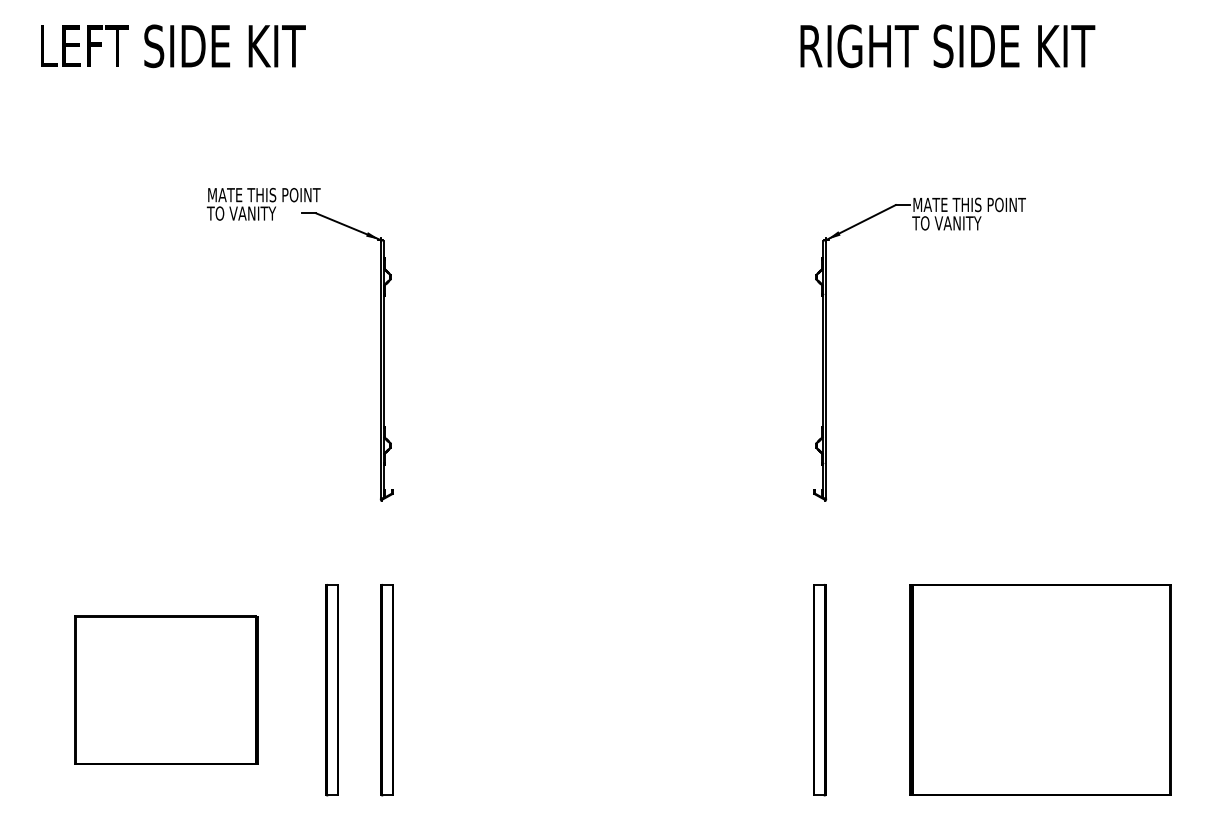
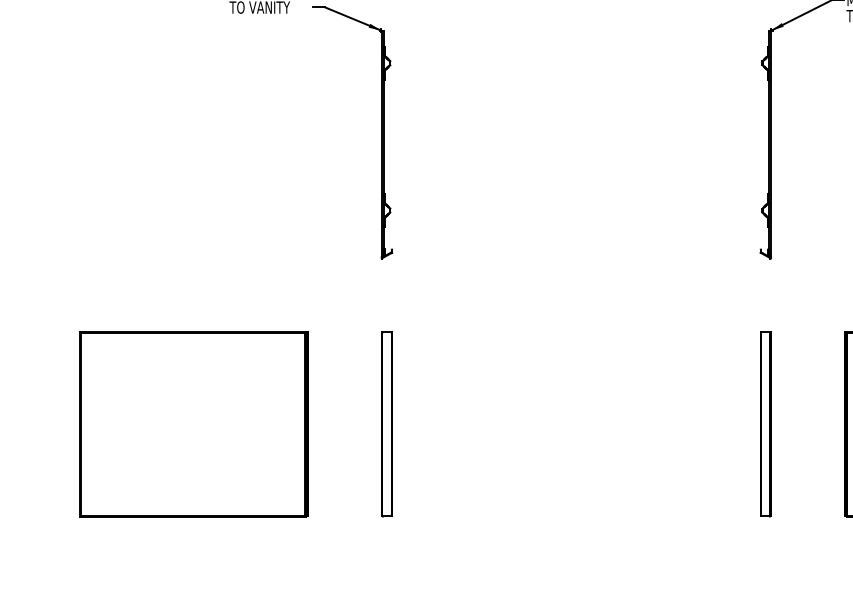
part: (166, 689) -> (194, 423), size x1.43
part: (331, 690) -> (338, 424), removed

